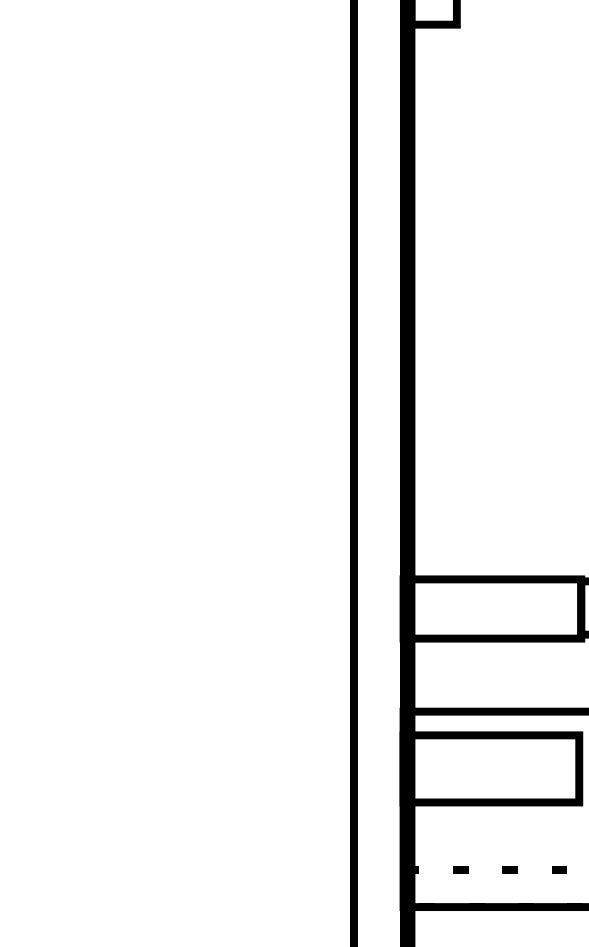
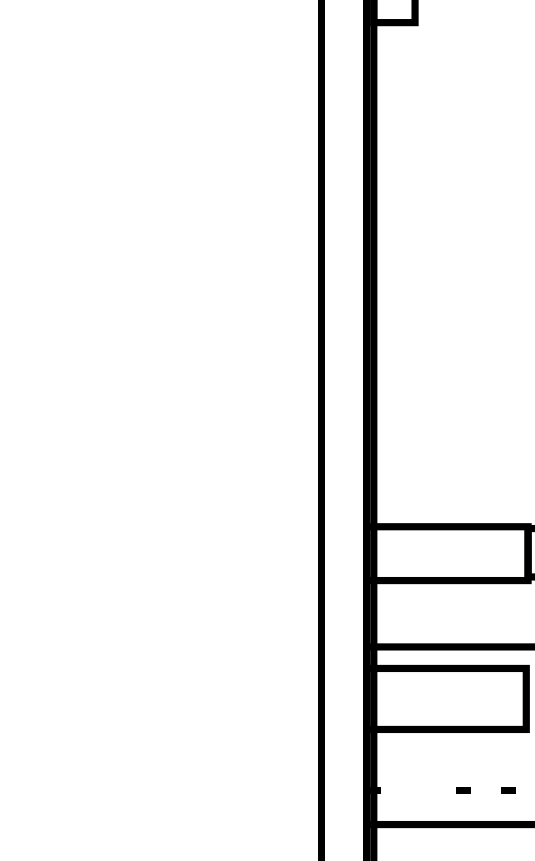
line: (460, 869) -> (418, 790), removed

